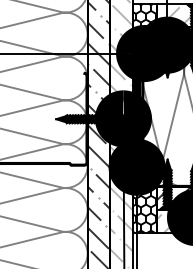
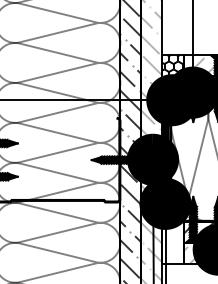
hatch: (144, 209) -> (172, 242), removed

